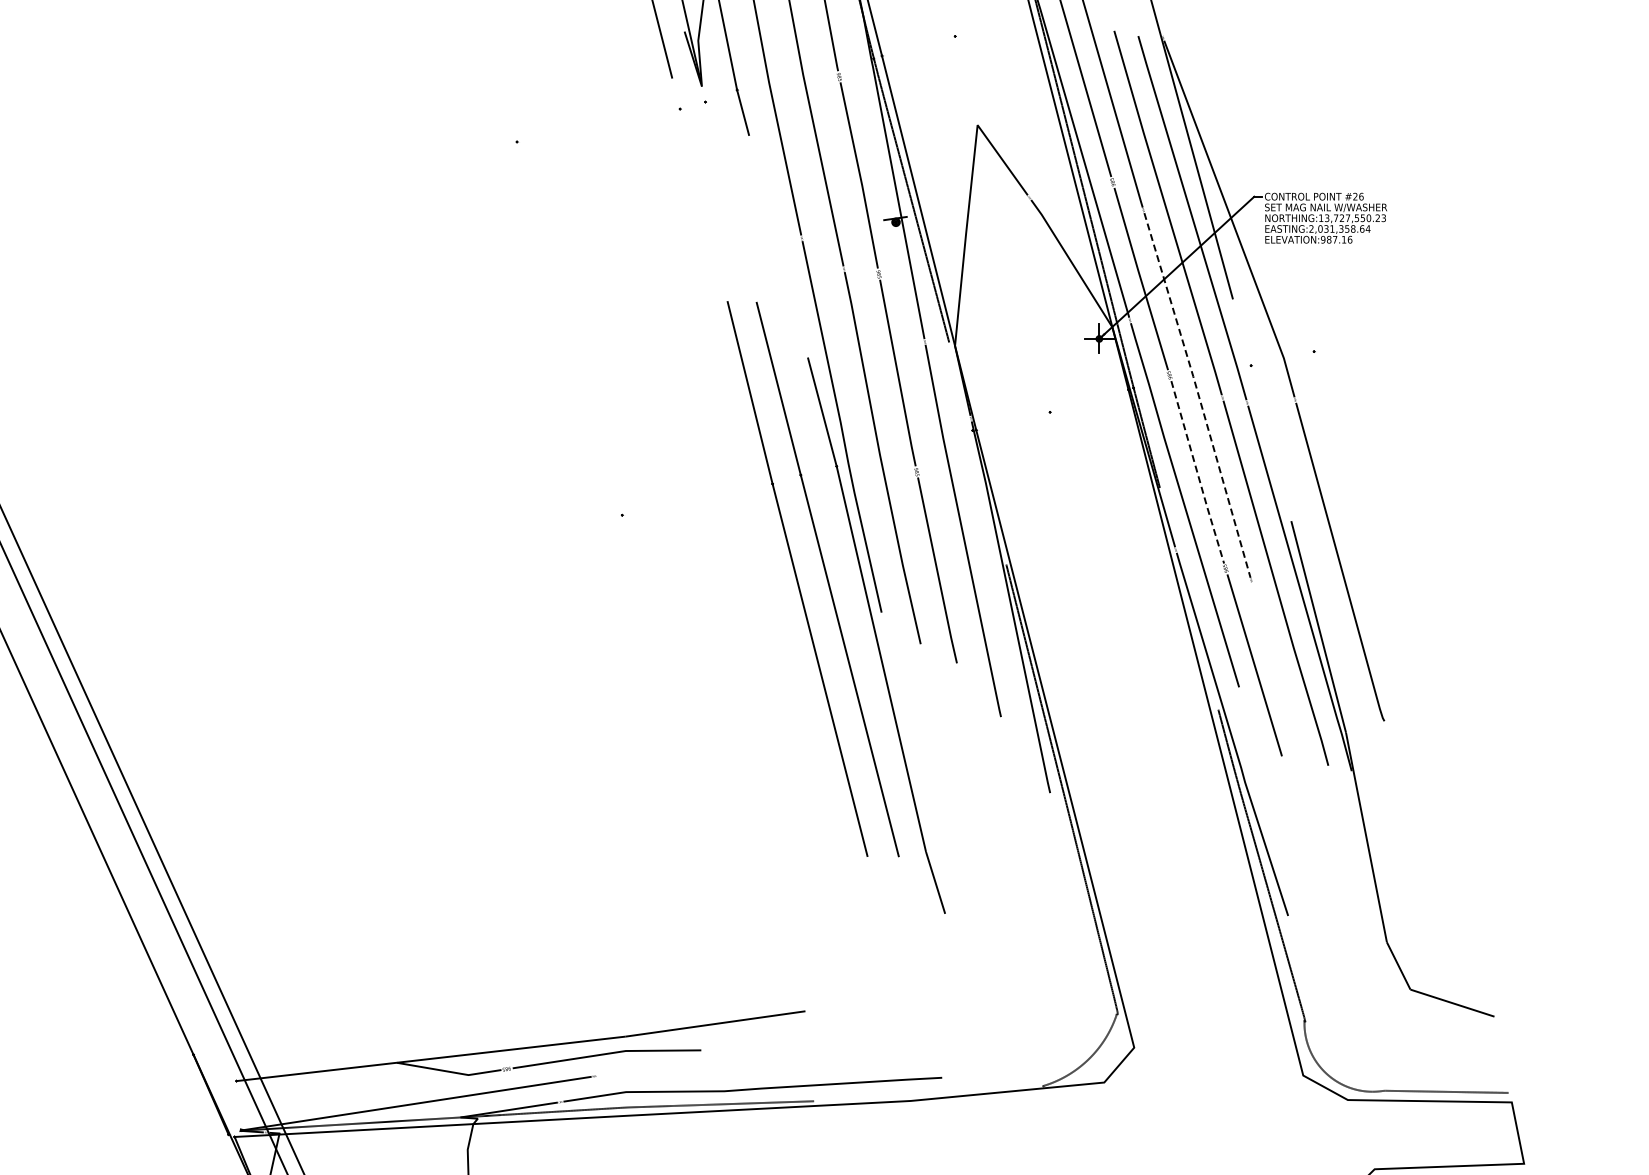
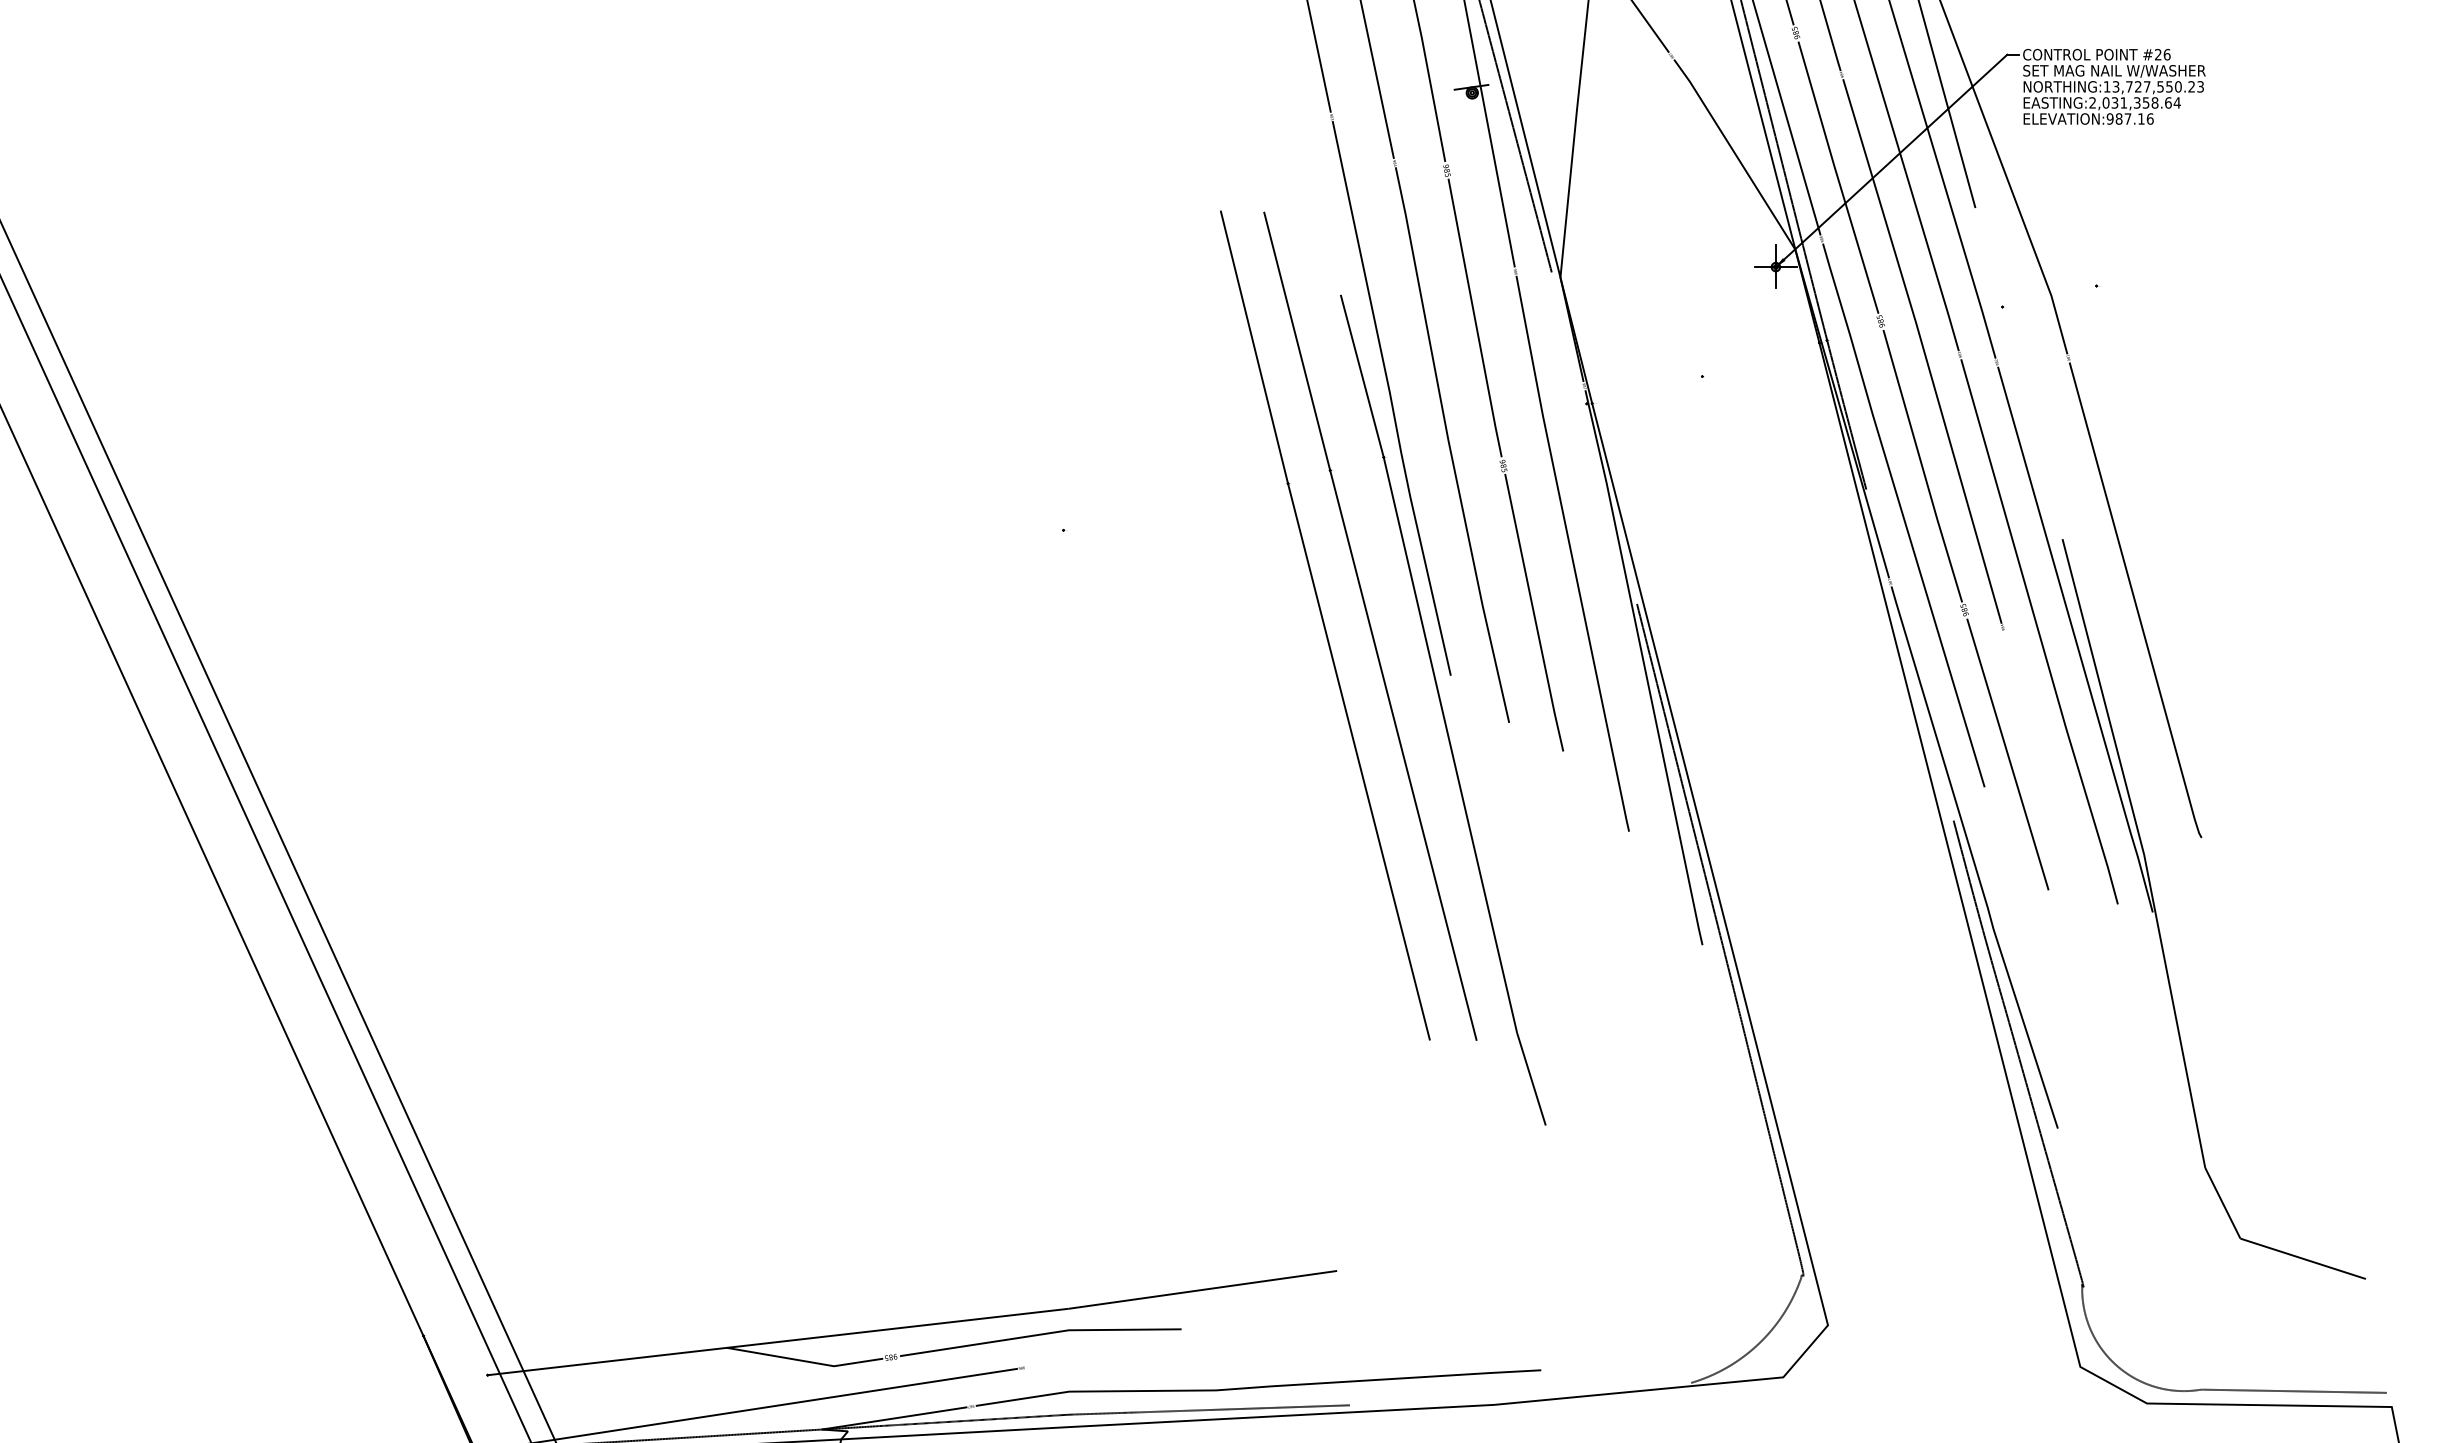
line: (1198, 394) -> (1923, 350), dashed -> solid
line: (1197, 473) -> (1922, 468), dashed -> solid

